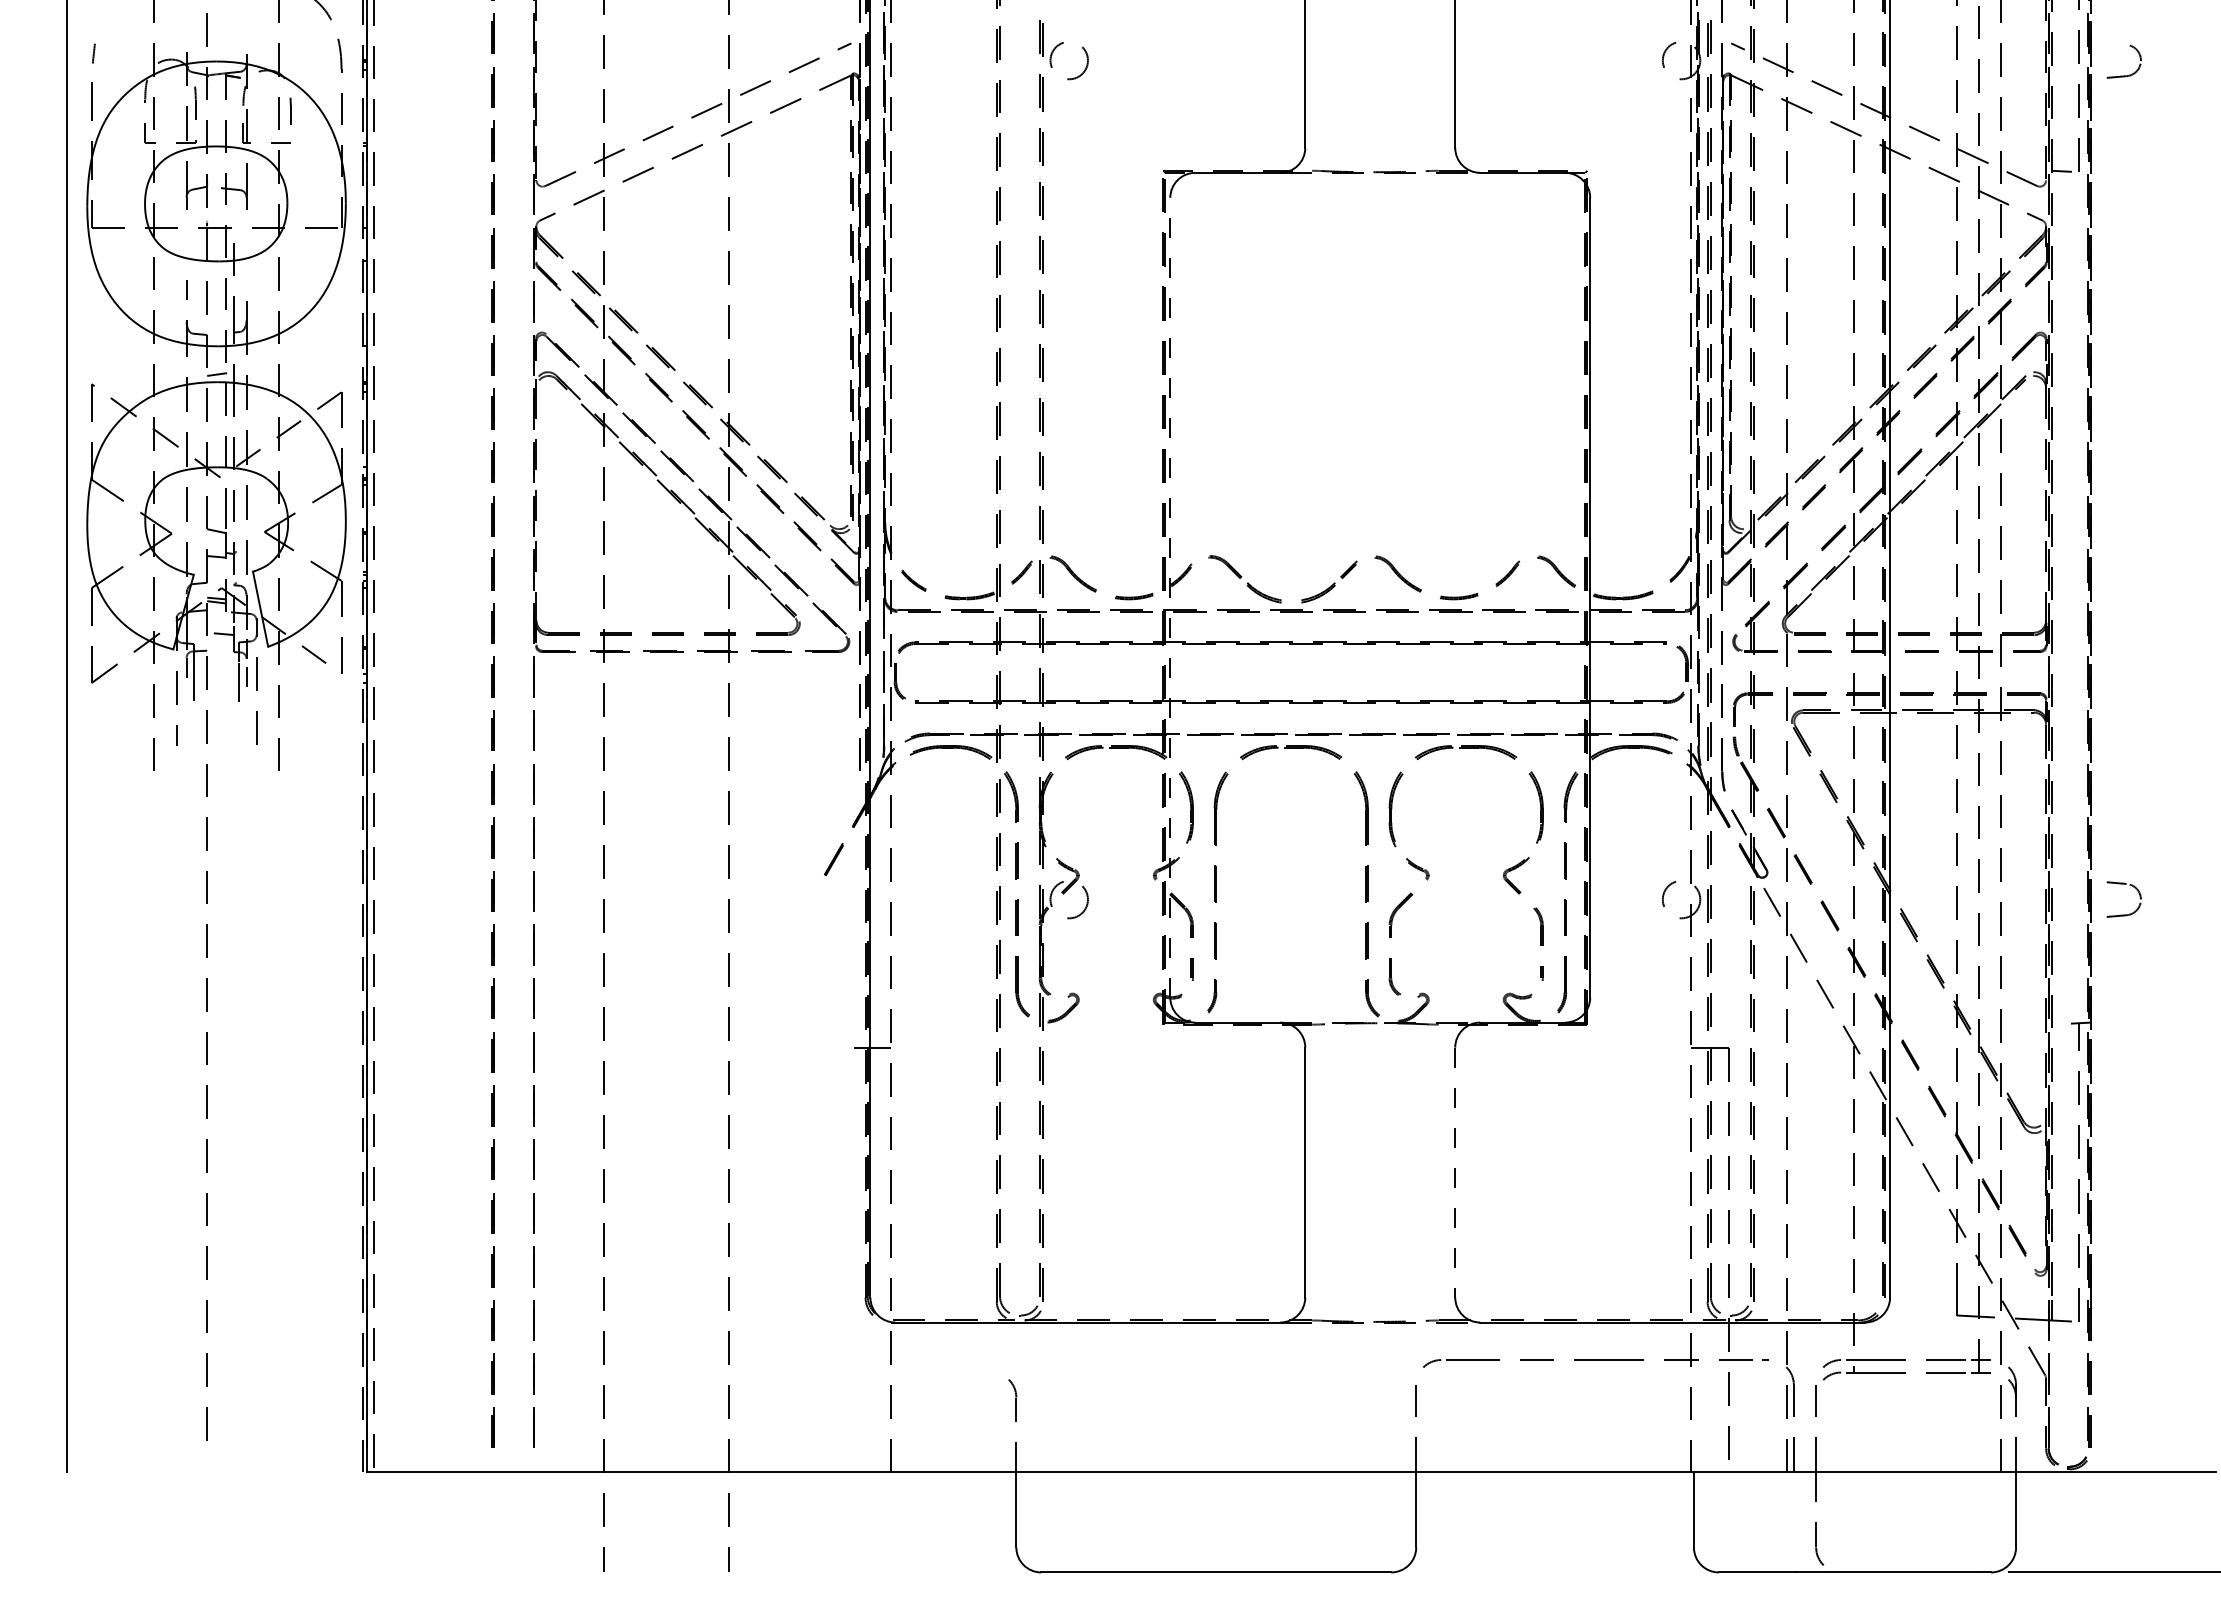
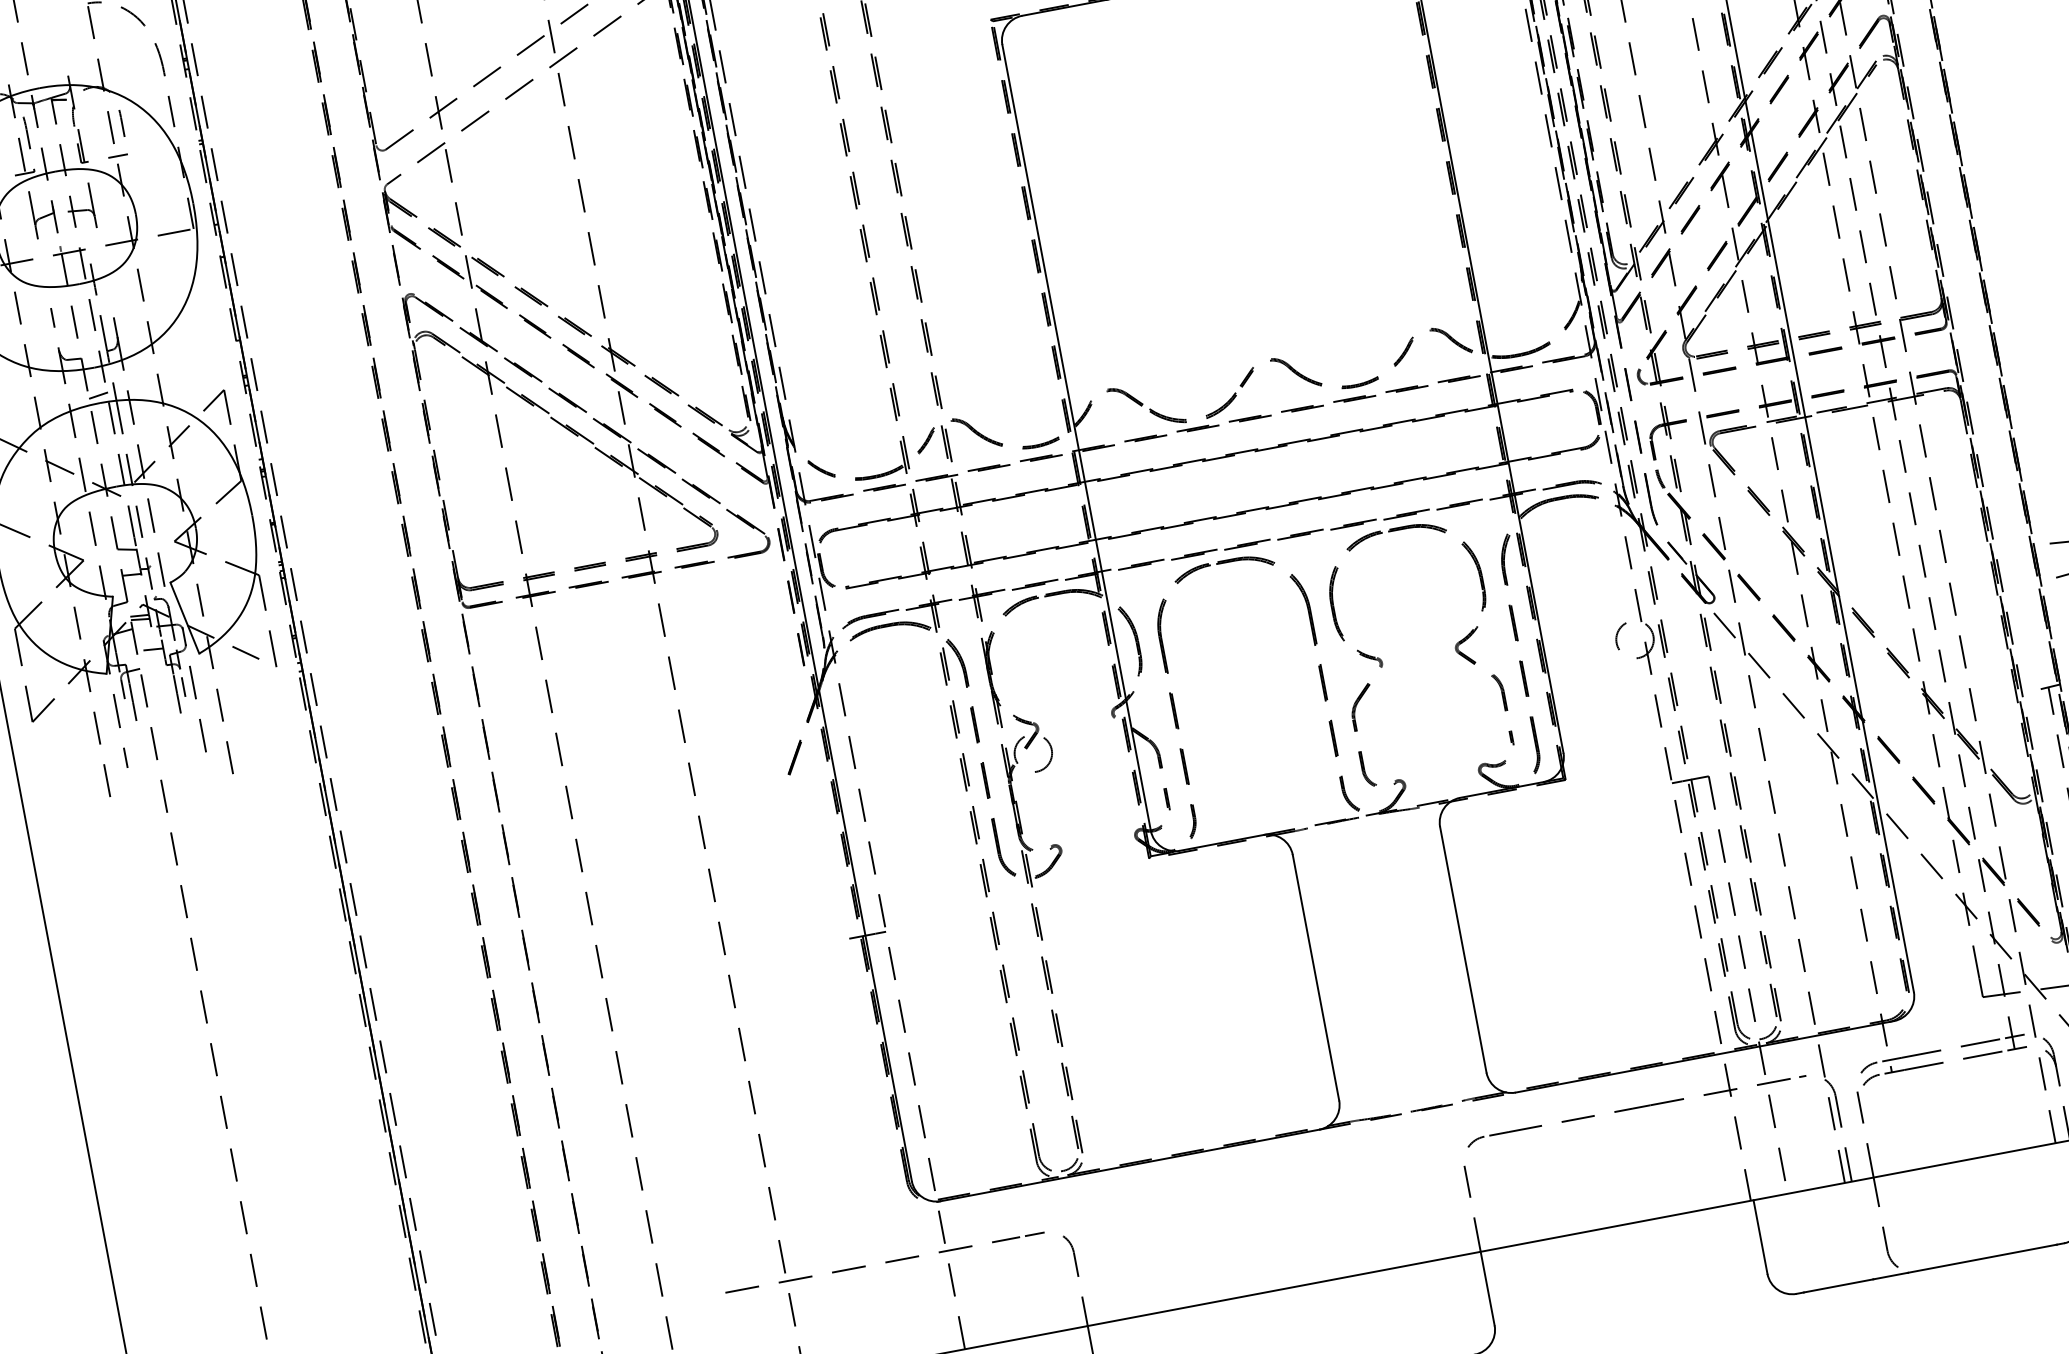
line: (1170, 597) -> (1076, 437), dashed -> solid
line: (1455, 1172) -> (1463, 949), dashed -> solid
line: (829, 1372) -> (885, 1262), added

